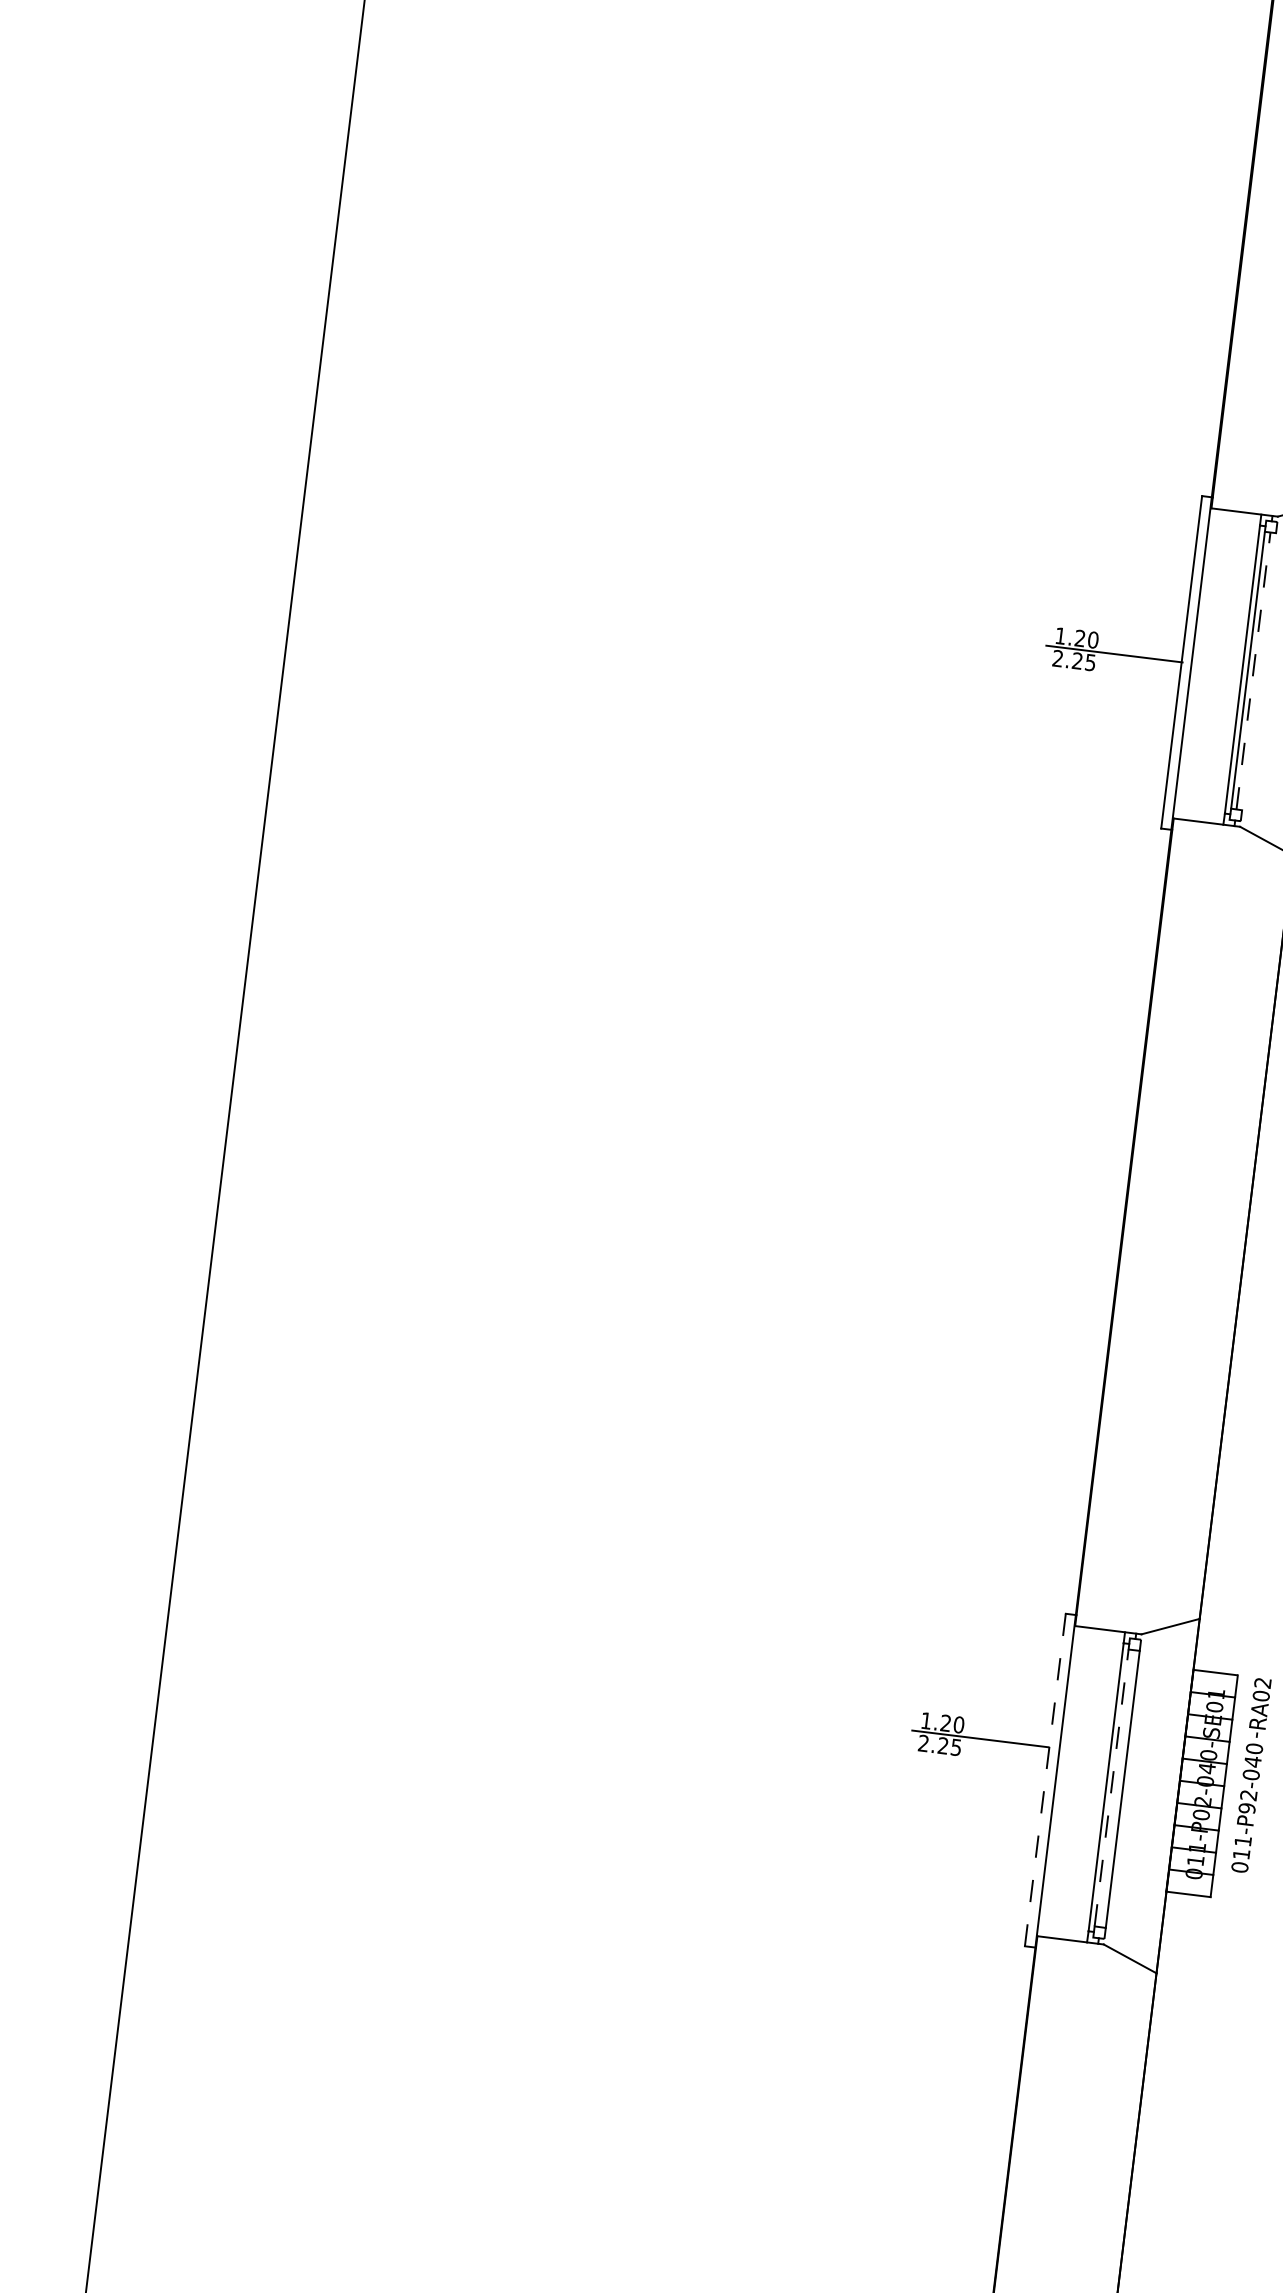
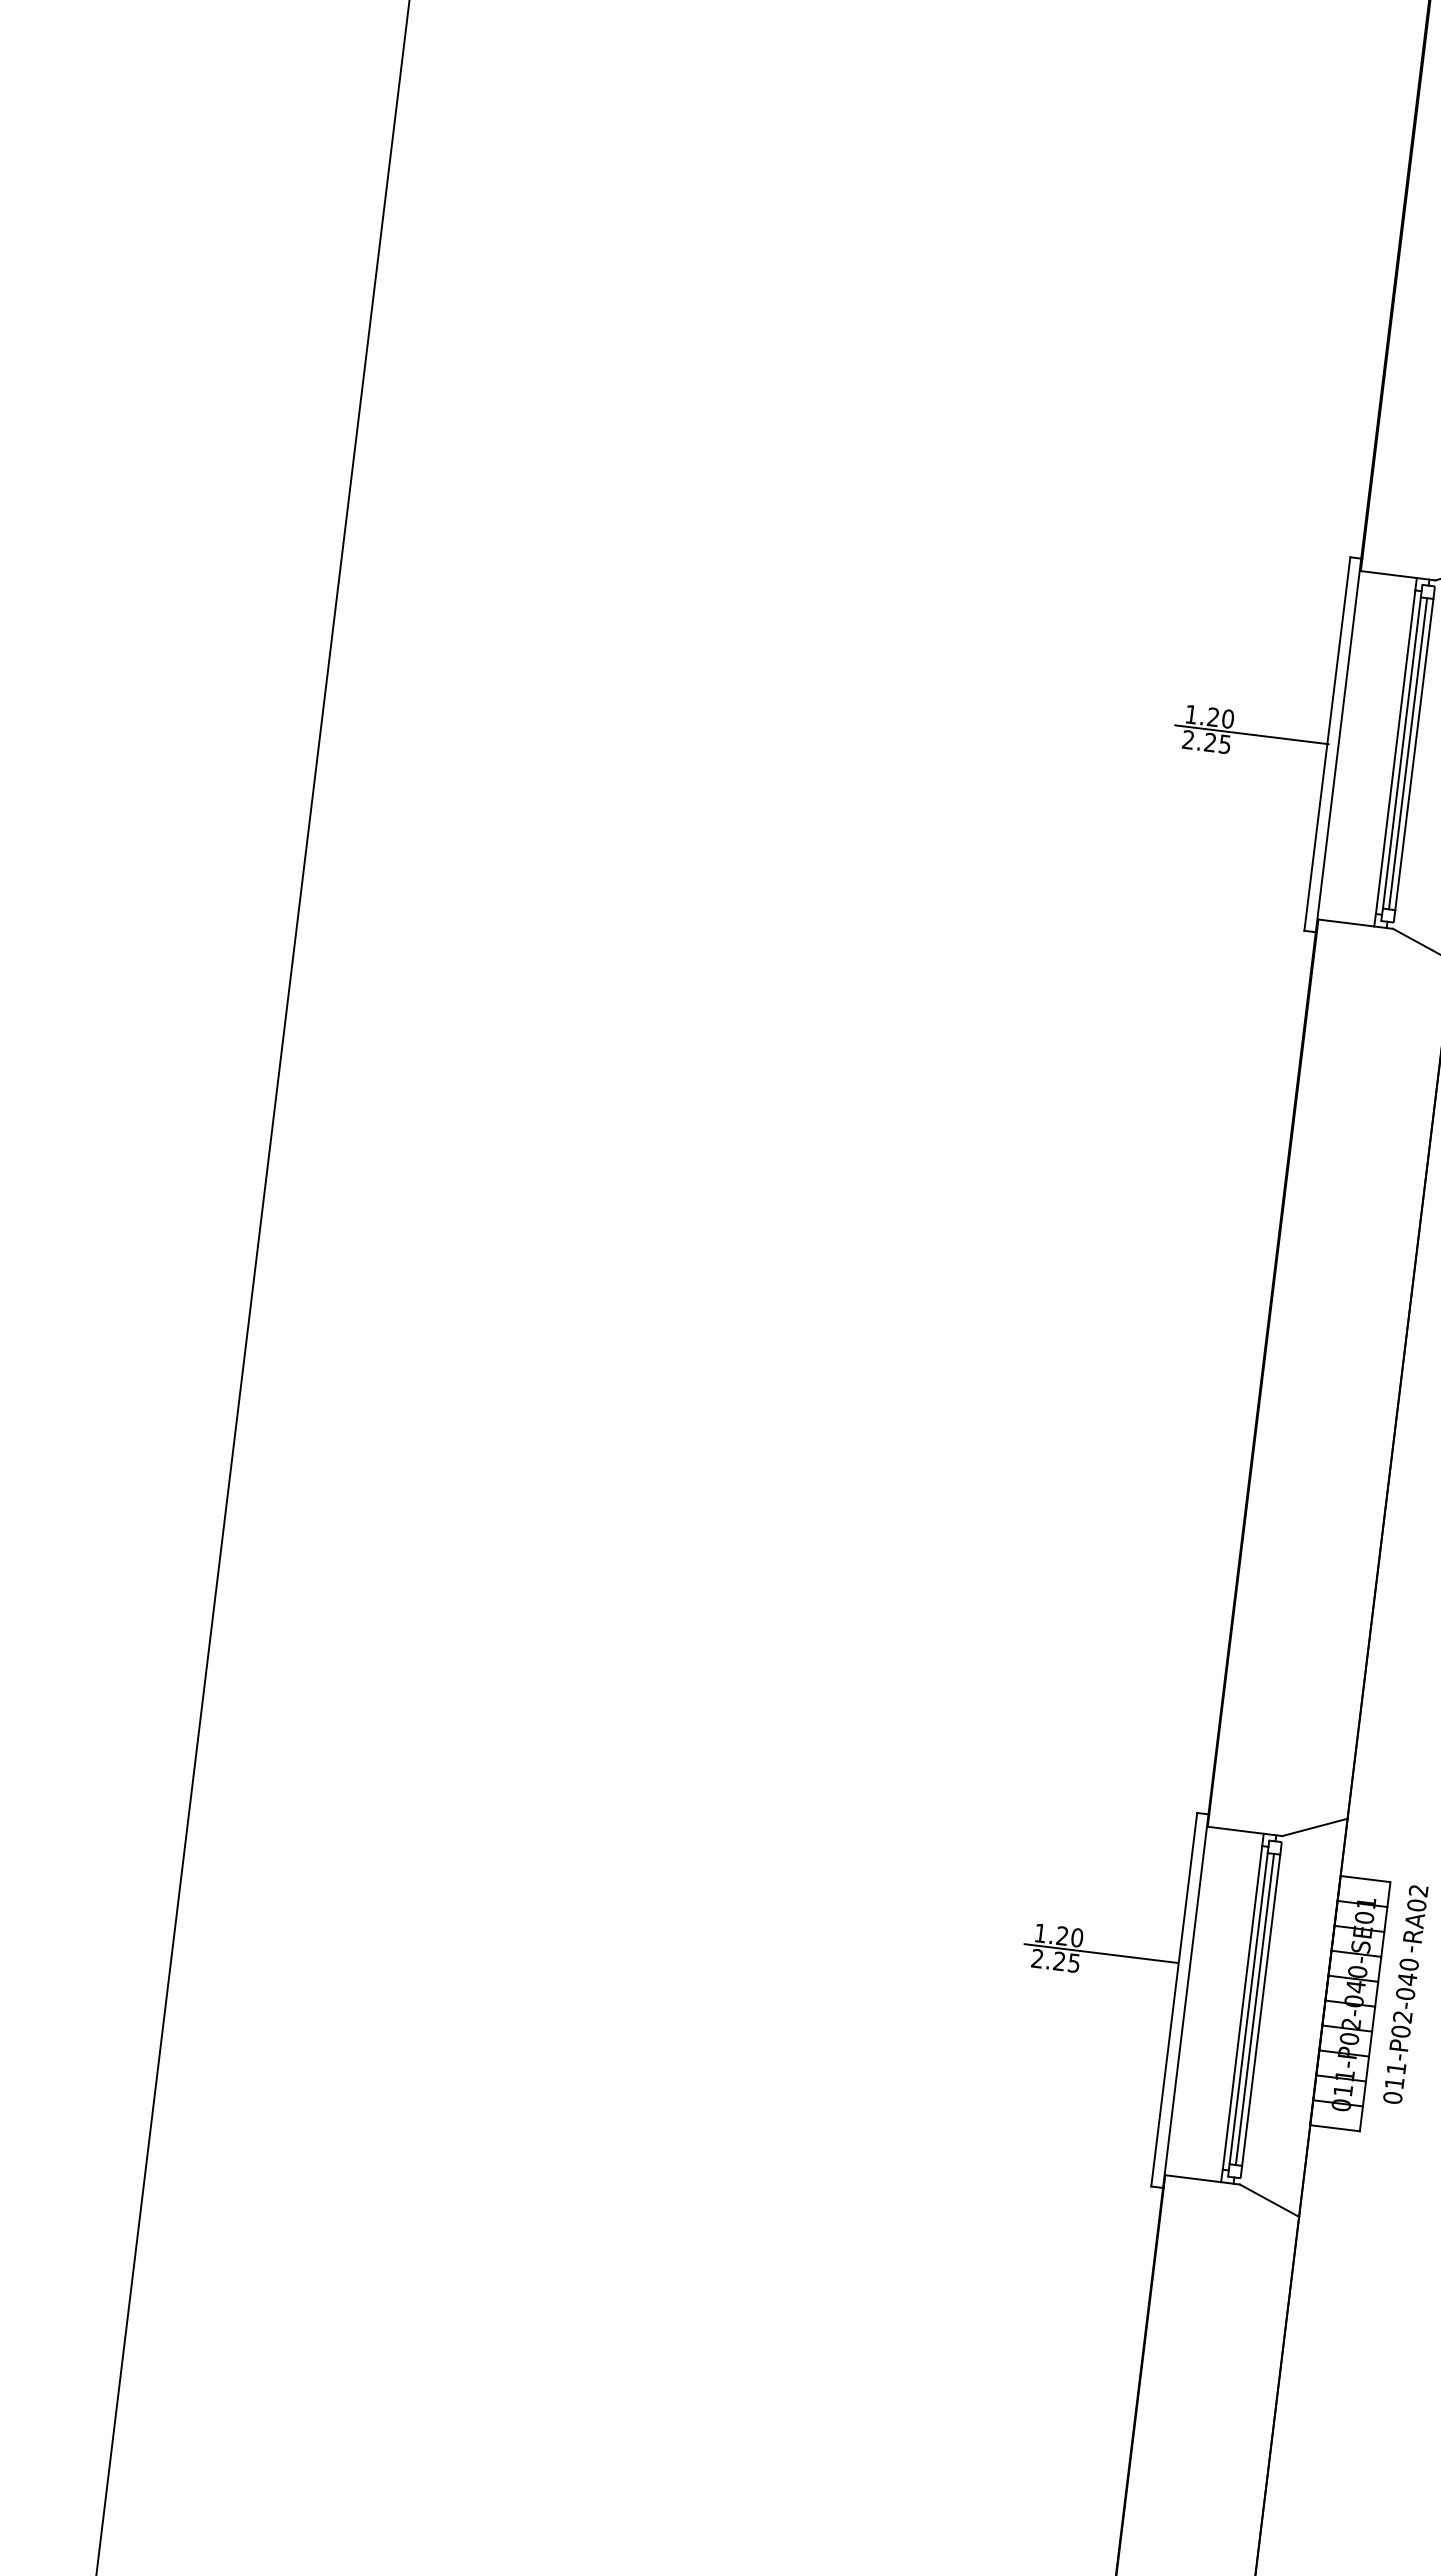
line: (1253, 670) -> (1408, 753), dashed -> solid
line: (1259, 671) -> (1414, 754), added
line: (1045, 1780) -> (1174, 2000), dashed -> solid
line: (1111, 1787) -> (1248, 2008), dashed -> solid
line: (1116, 1787) -> (1254, 2008), added
text: (1246, 1808) -> (1400, 2031), 011-P92-040 -> 011-P02-040

